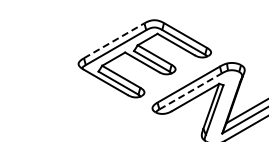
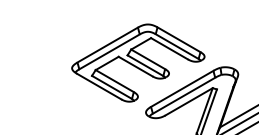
line: (114, 40) -> (108, 44), dashed -> solid
line: (190, 91) -> (184, 95), dashed -> solid

